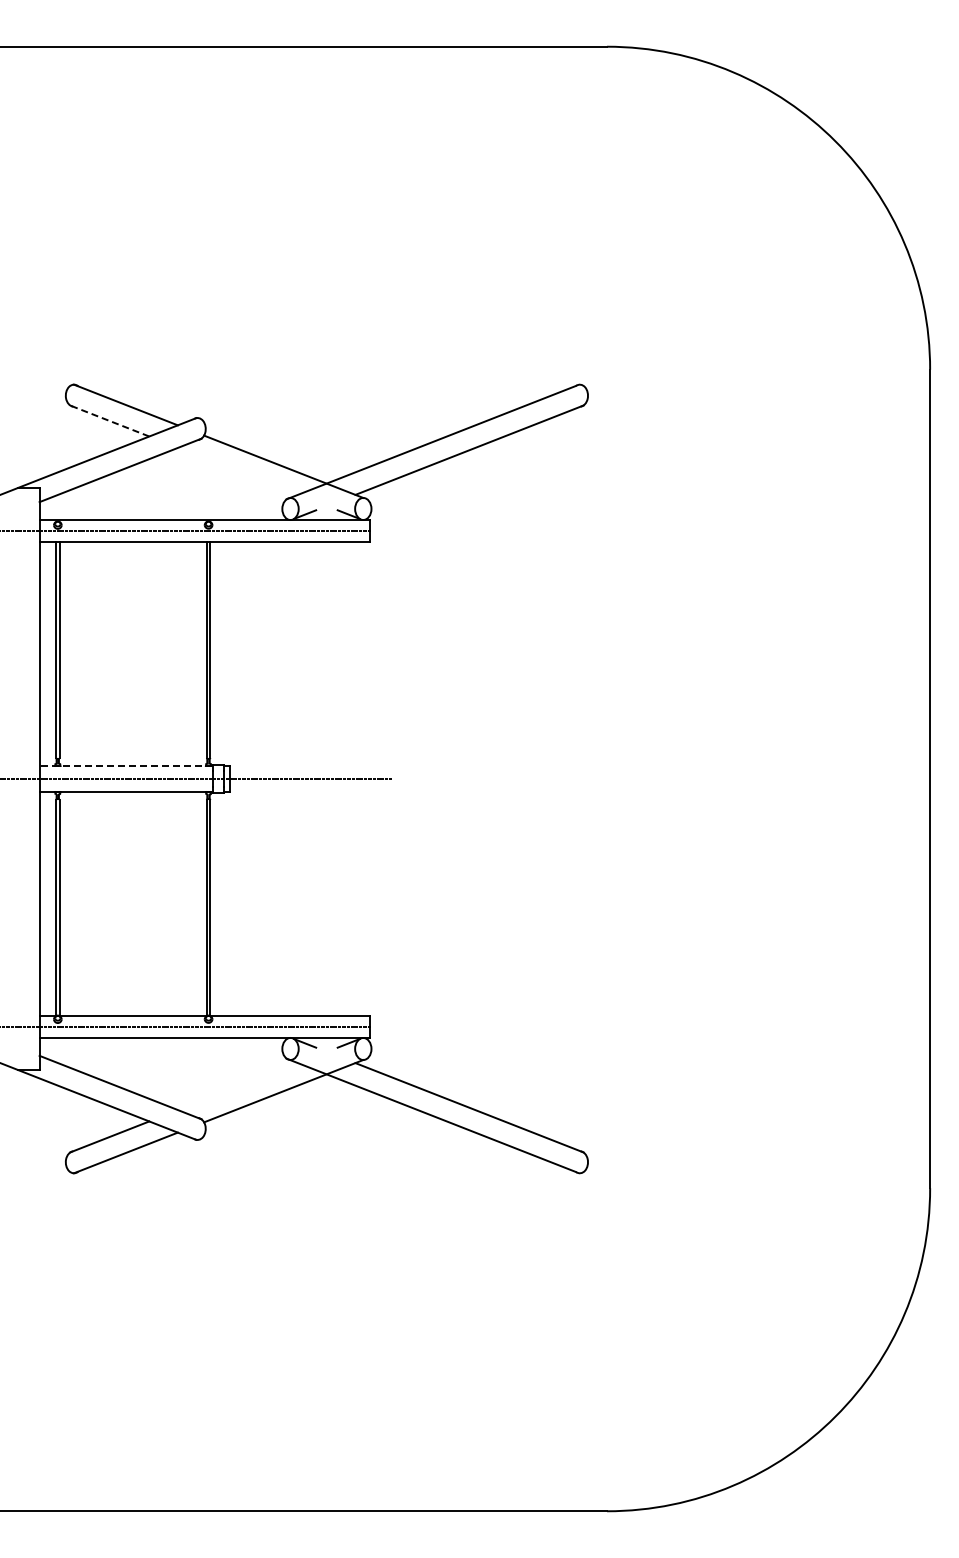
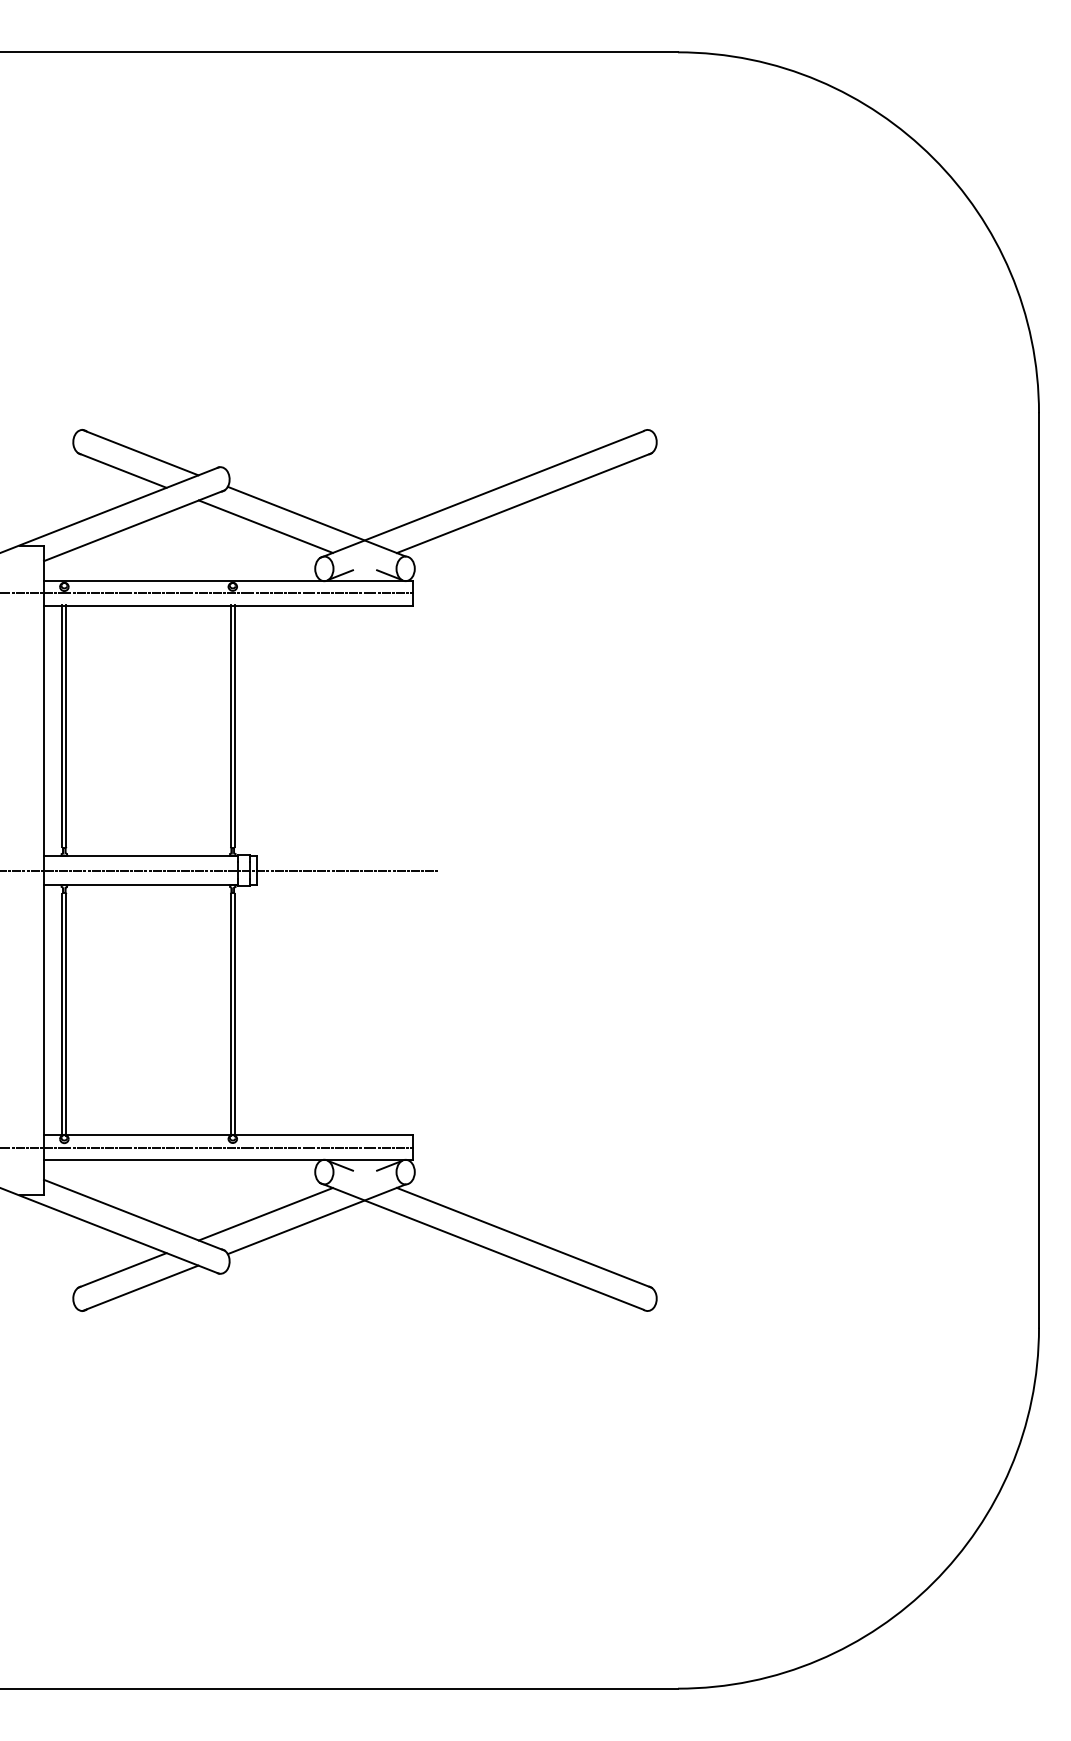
line: (109, 420) -> (122, 469), dashed -> solid
line: (238, 470) -> (266, 525), added
line: (126, 766) -> (141, 856), dashed -> solid
line: (238, 1086) -> (266, 1214), added

